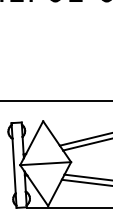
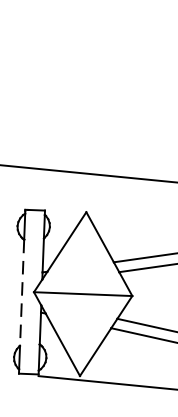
line: (14, 166) -> (22, 293), solid -> dashed

